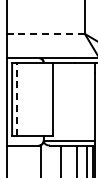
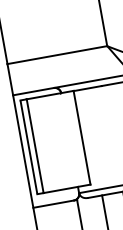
line: (46, 33) -> (57, 54), dashed -> solid
line: (16, 98) -> (34, 145), dashed -> solid

